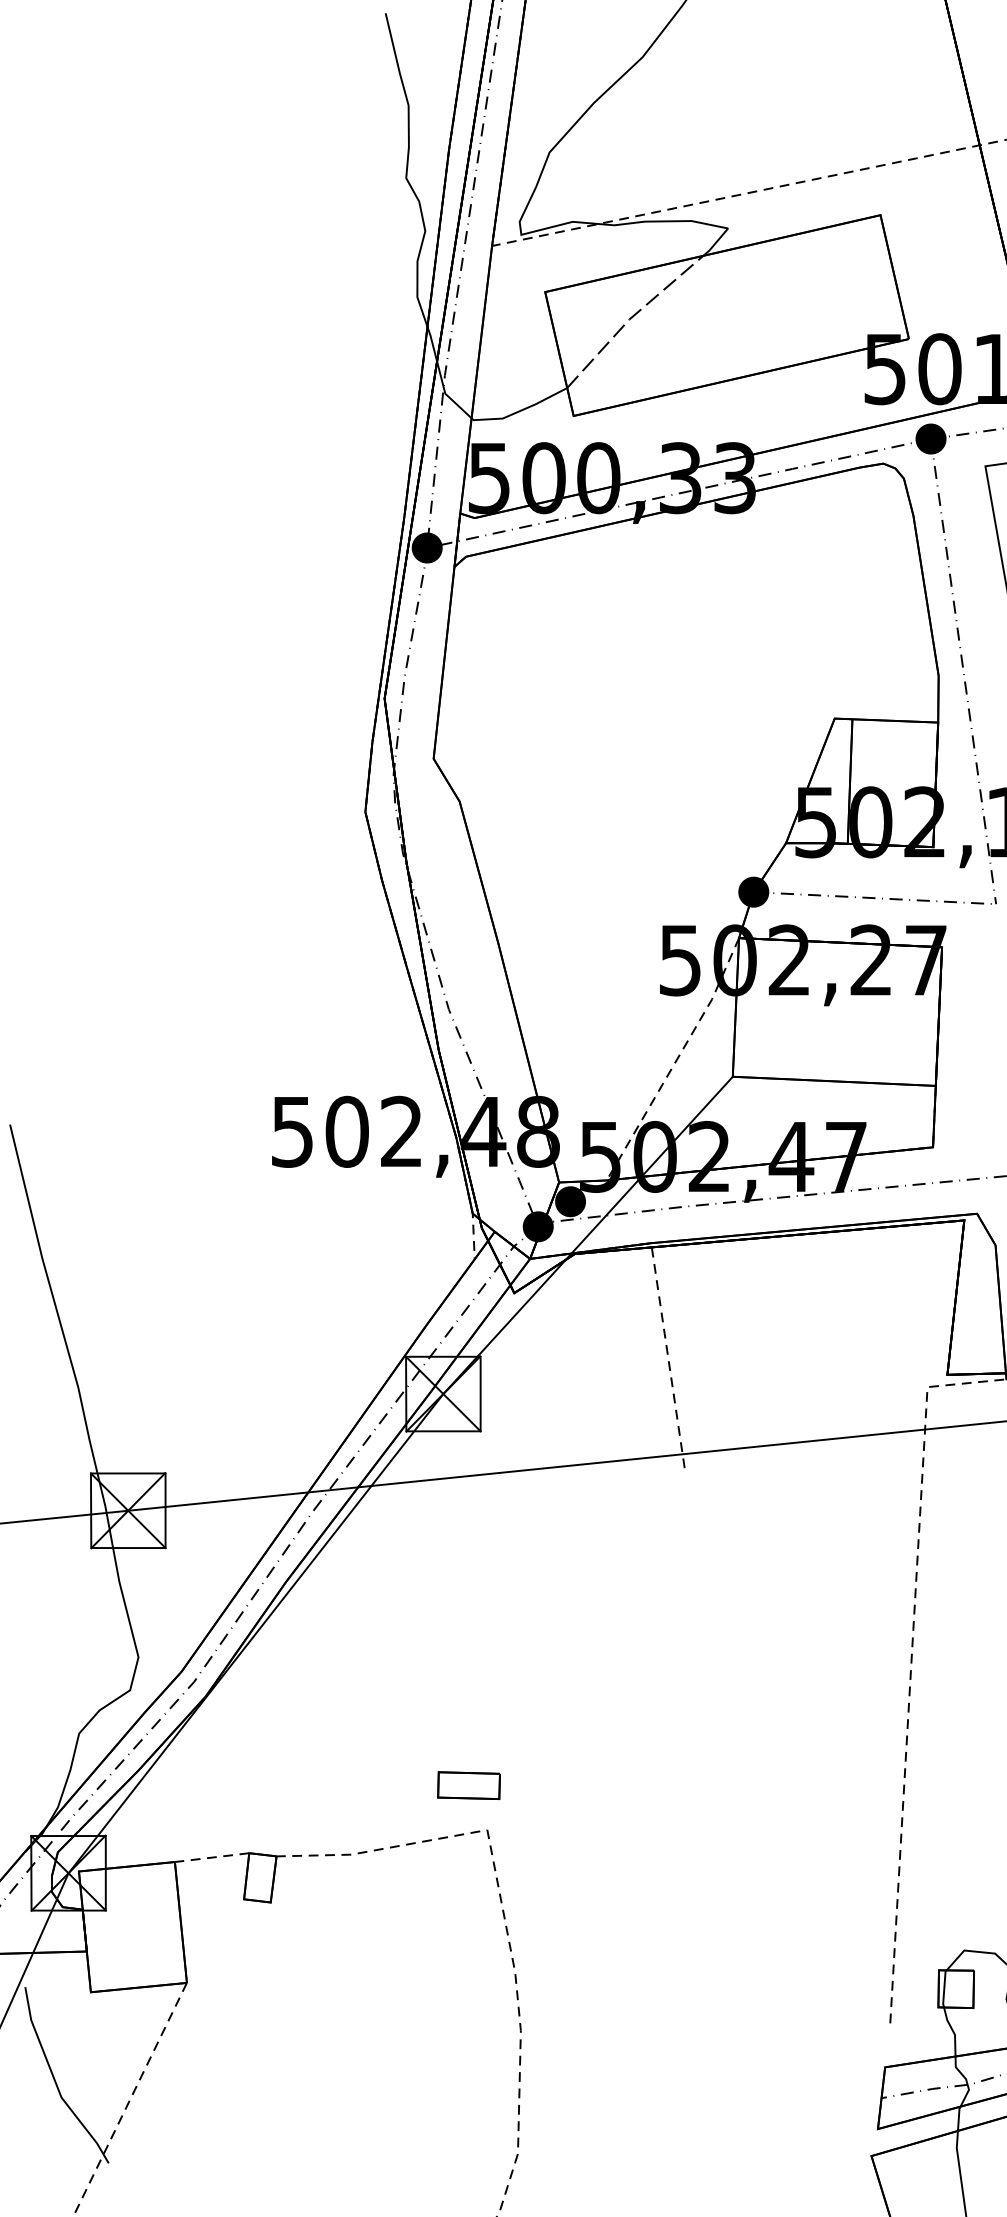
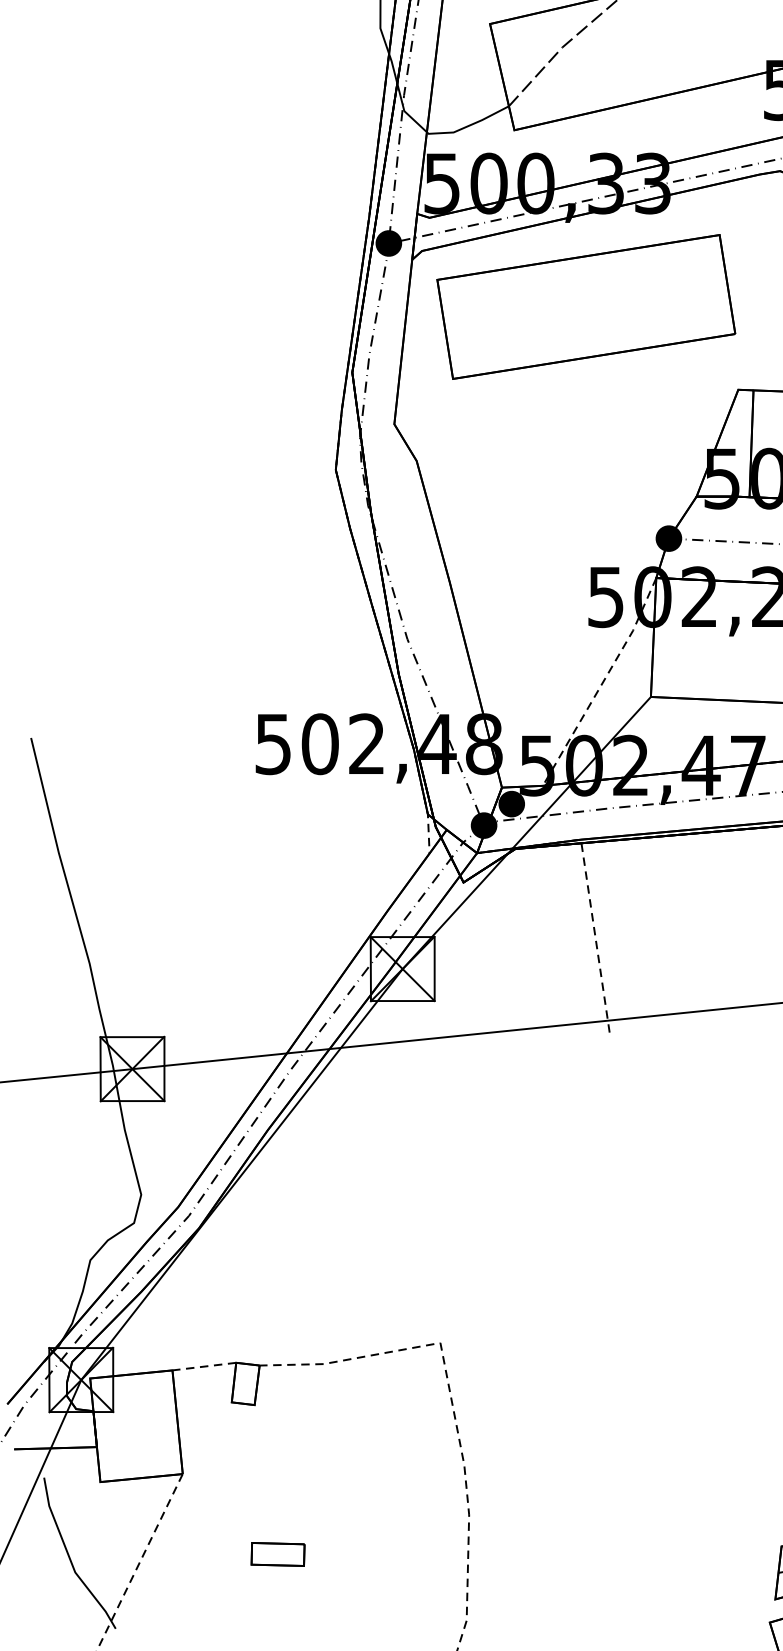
part: (657, 621) -> (586, 306), added
part: (468, 1785) -> (277, 1554), moved

